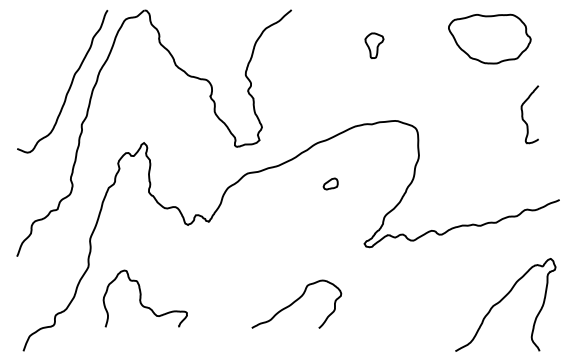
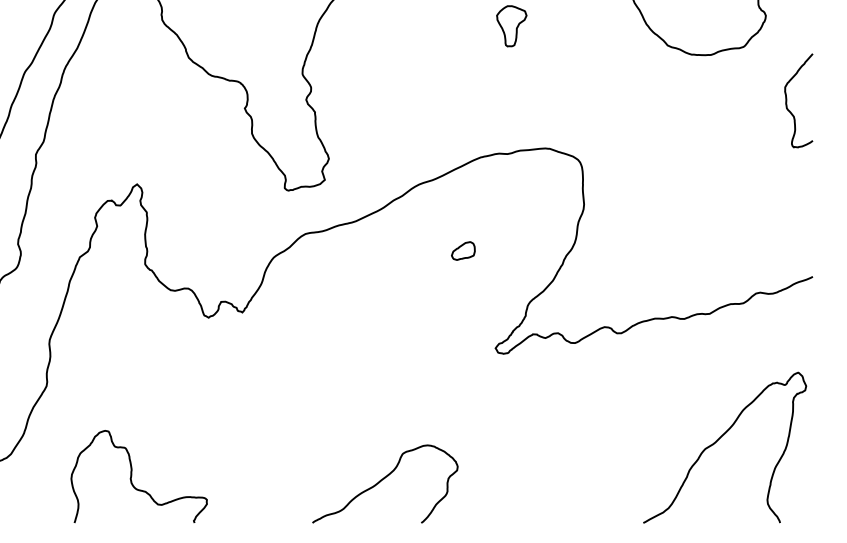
curve: (523, 114) -> (788, 100), moved
part: (330, 183) -> (463, 250), moved
curve: (141, 298) -> (132, 476), moved
curve: (295, 302) -> (383, 481), moved

